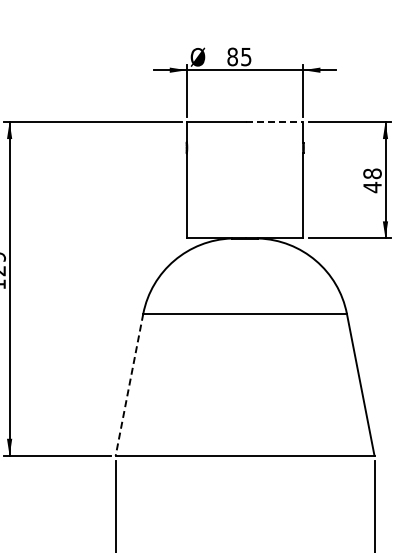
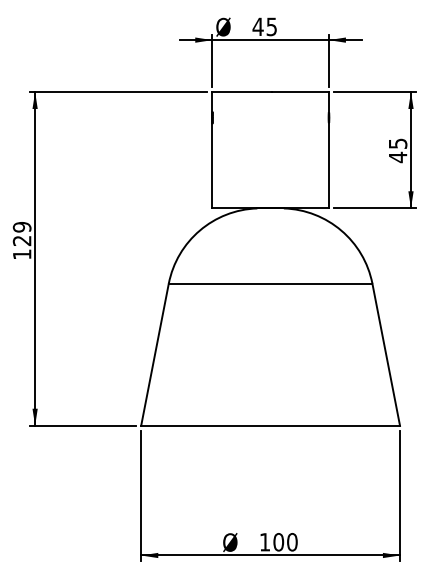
text: (232, 56) -> (257, 26), 85 -> 45
line: (275, 121) -> (300, 91), dashed -> solid
text: (372, 173) -> (397, 143), 48 -> 45
line: (129, 385) -> (154, 355), dashed -> solid

